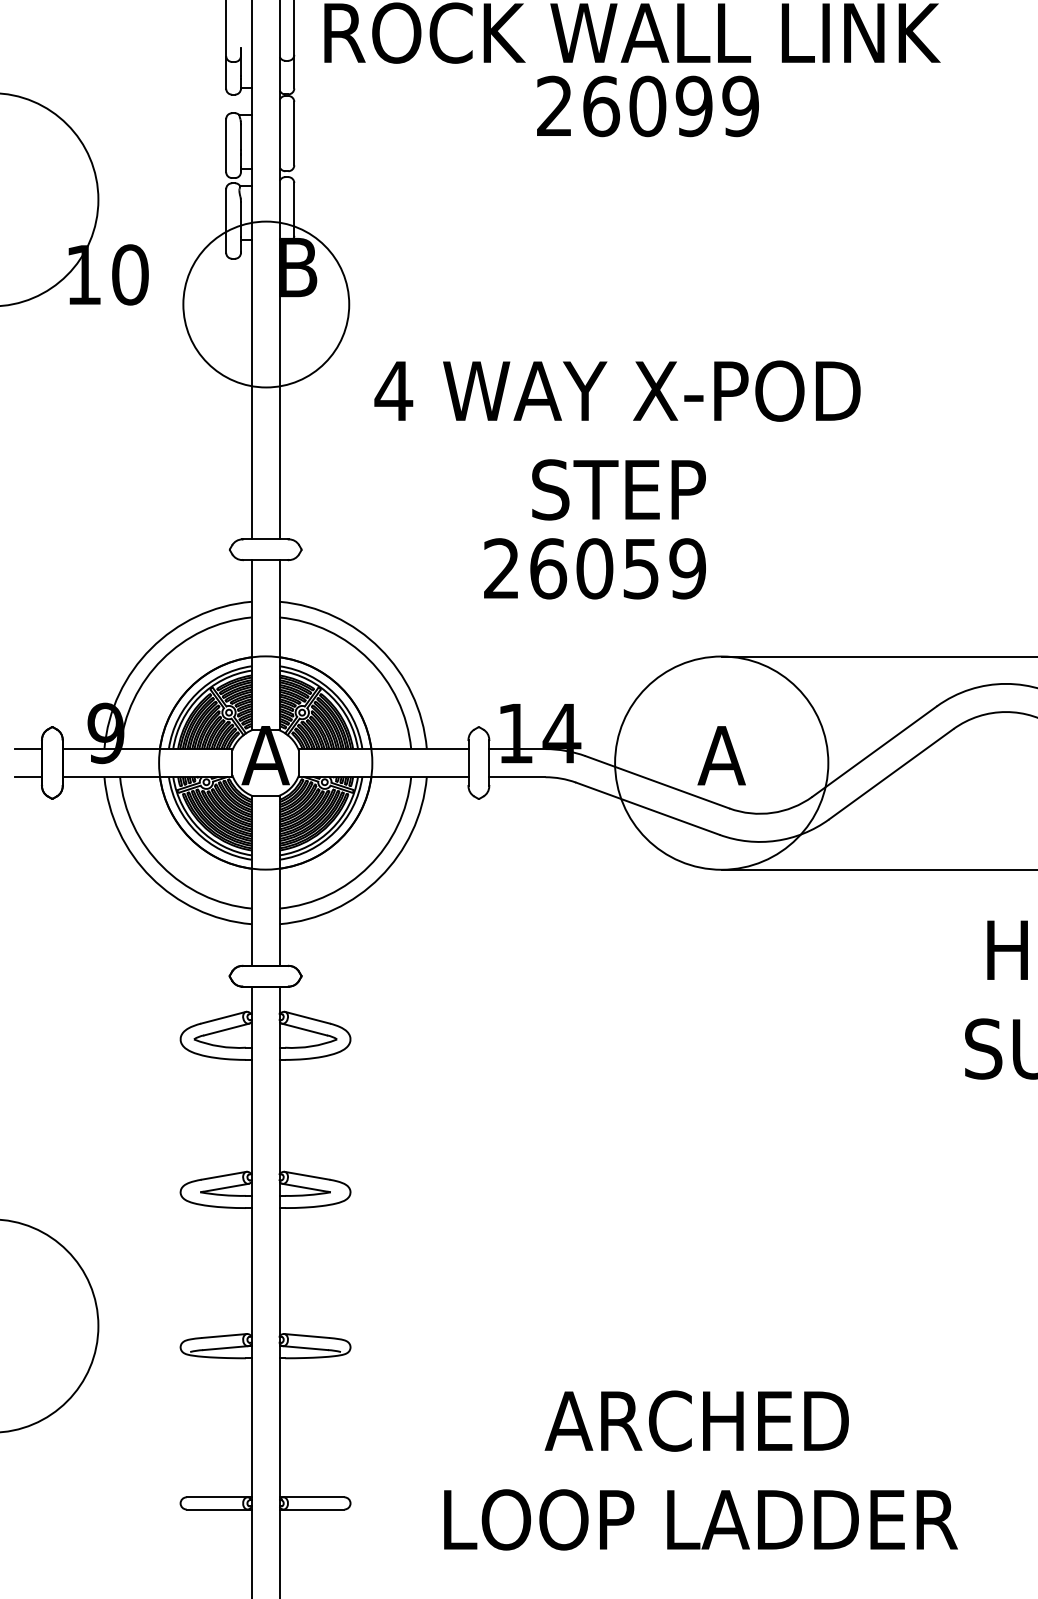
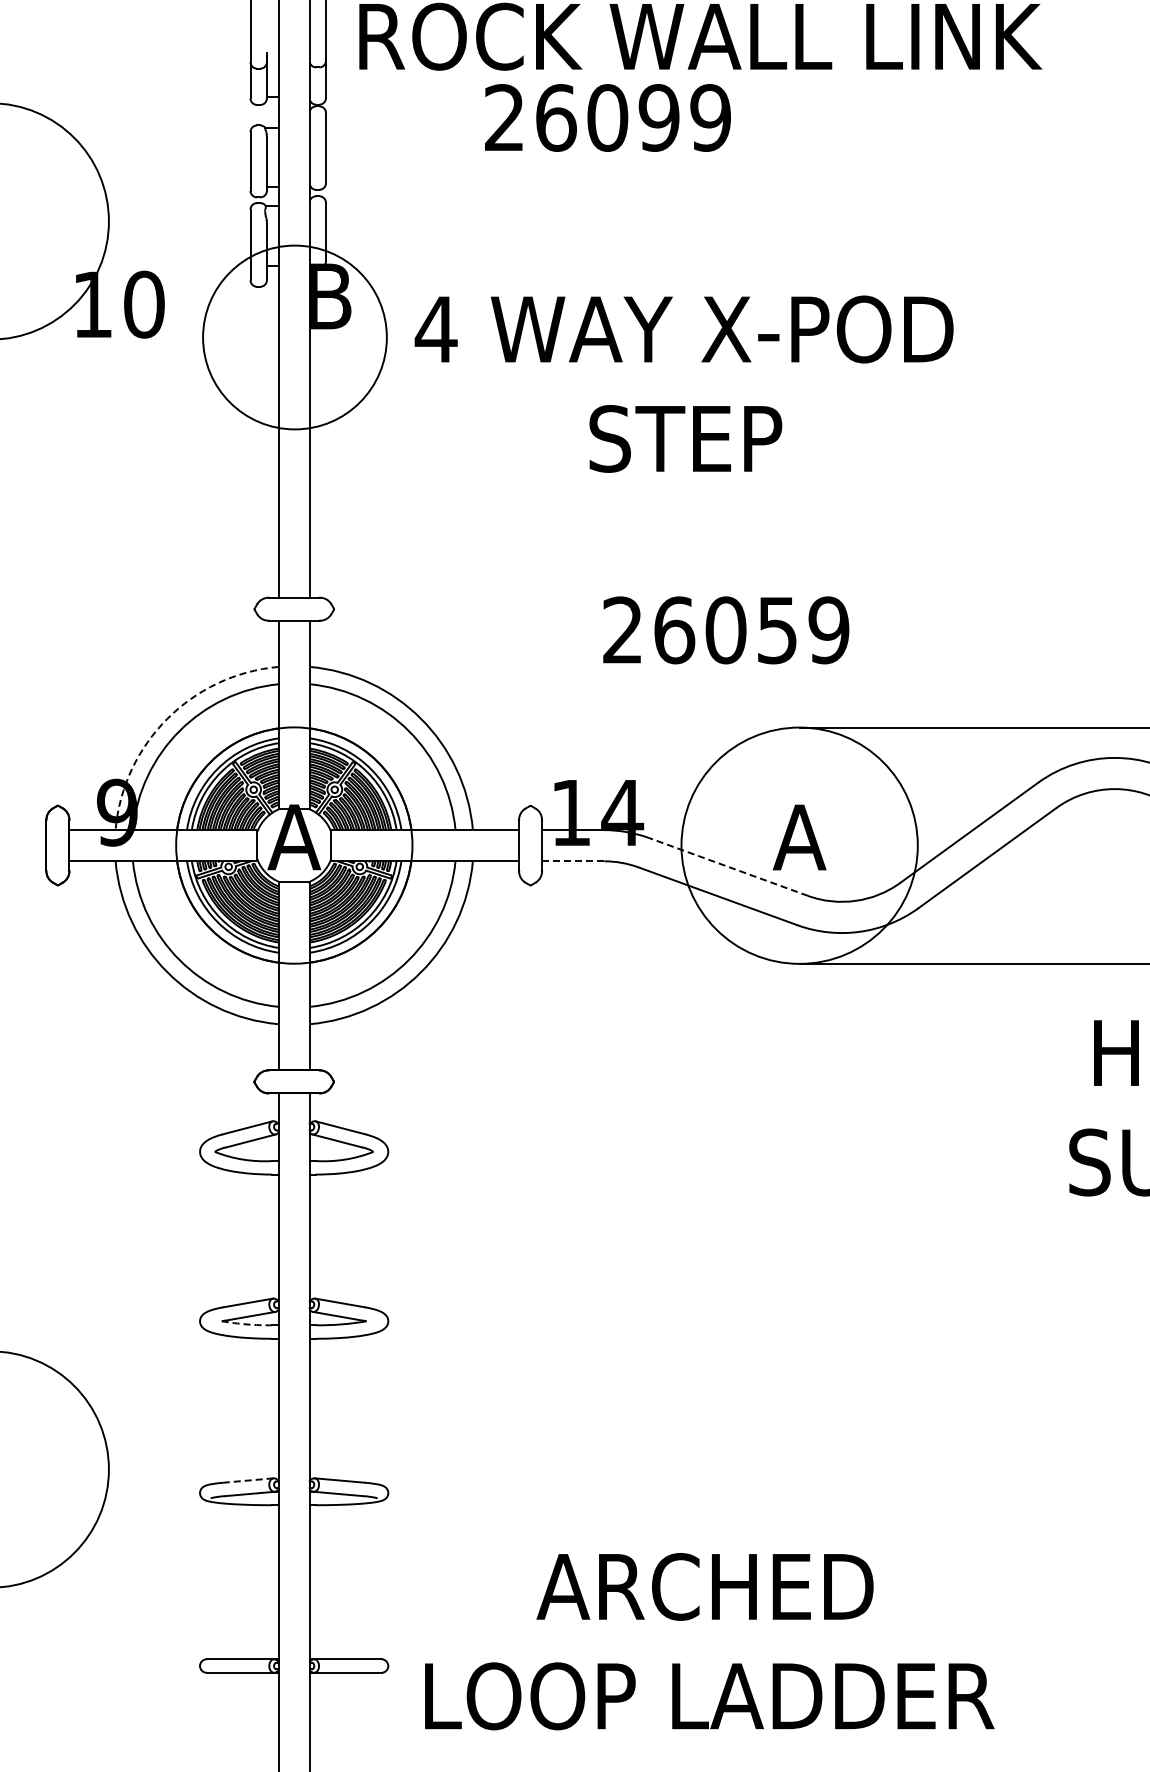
text: (647, 106) -> (607, 117), moved
text: (616, 439) -> (683, 383), moved
text: (595, 568) -> (726, 630), moved
arc: (151, 648) -> (167, 718), solid -> dashed
line: (28, 748) -> (31, 829), removed
line: (28, 777) -> (31, 861), removed
line: (516, 777) -> (572, 861), solid -> dashed
line: (657, 781) -> (728, 866), solid -> dashed
arc: (223, 1195) -> (247, 1324), solid -> dashed
line: (224, 1335) -> (248, 1480), solid -> dashed
text: (700, 1470) -> (709, 1641), moved

